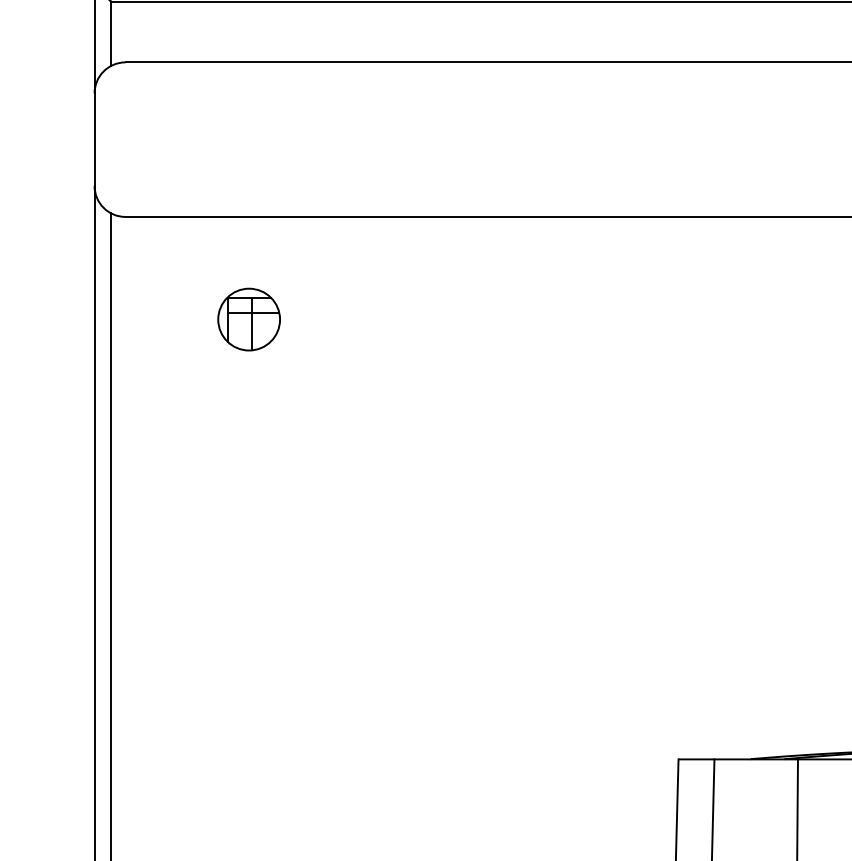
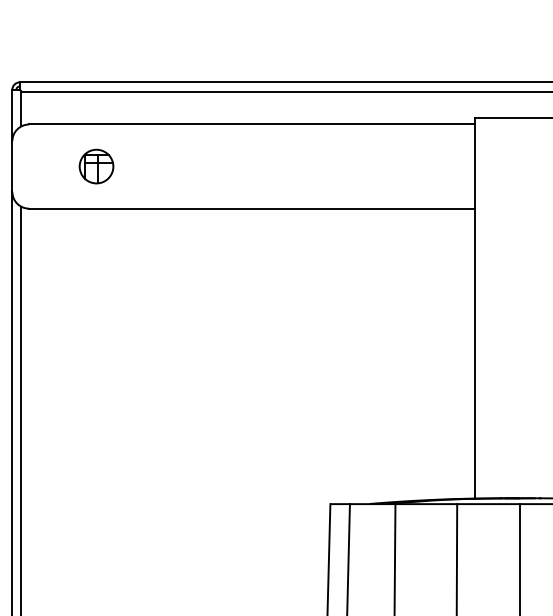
part: (249, 319) -> (96, 166), moved

